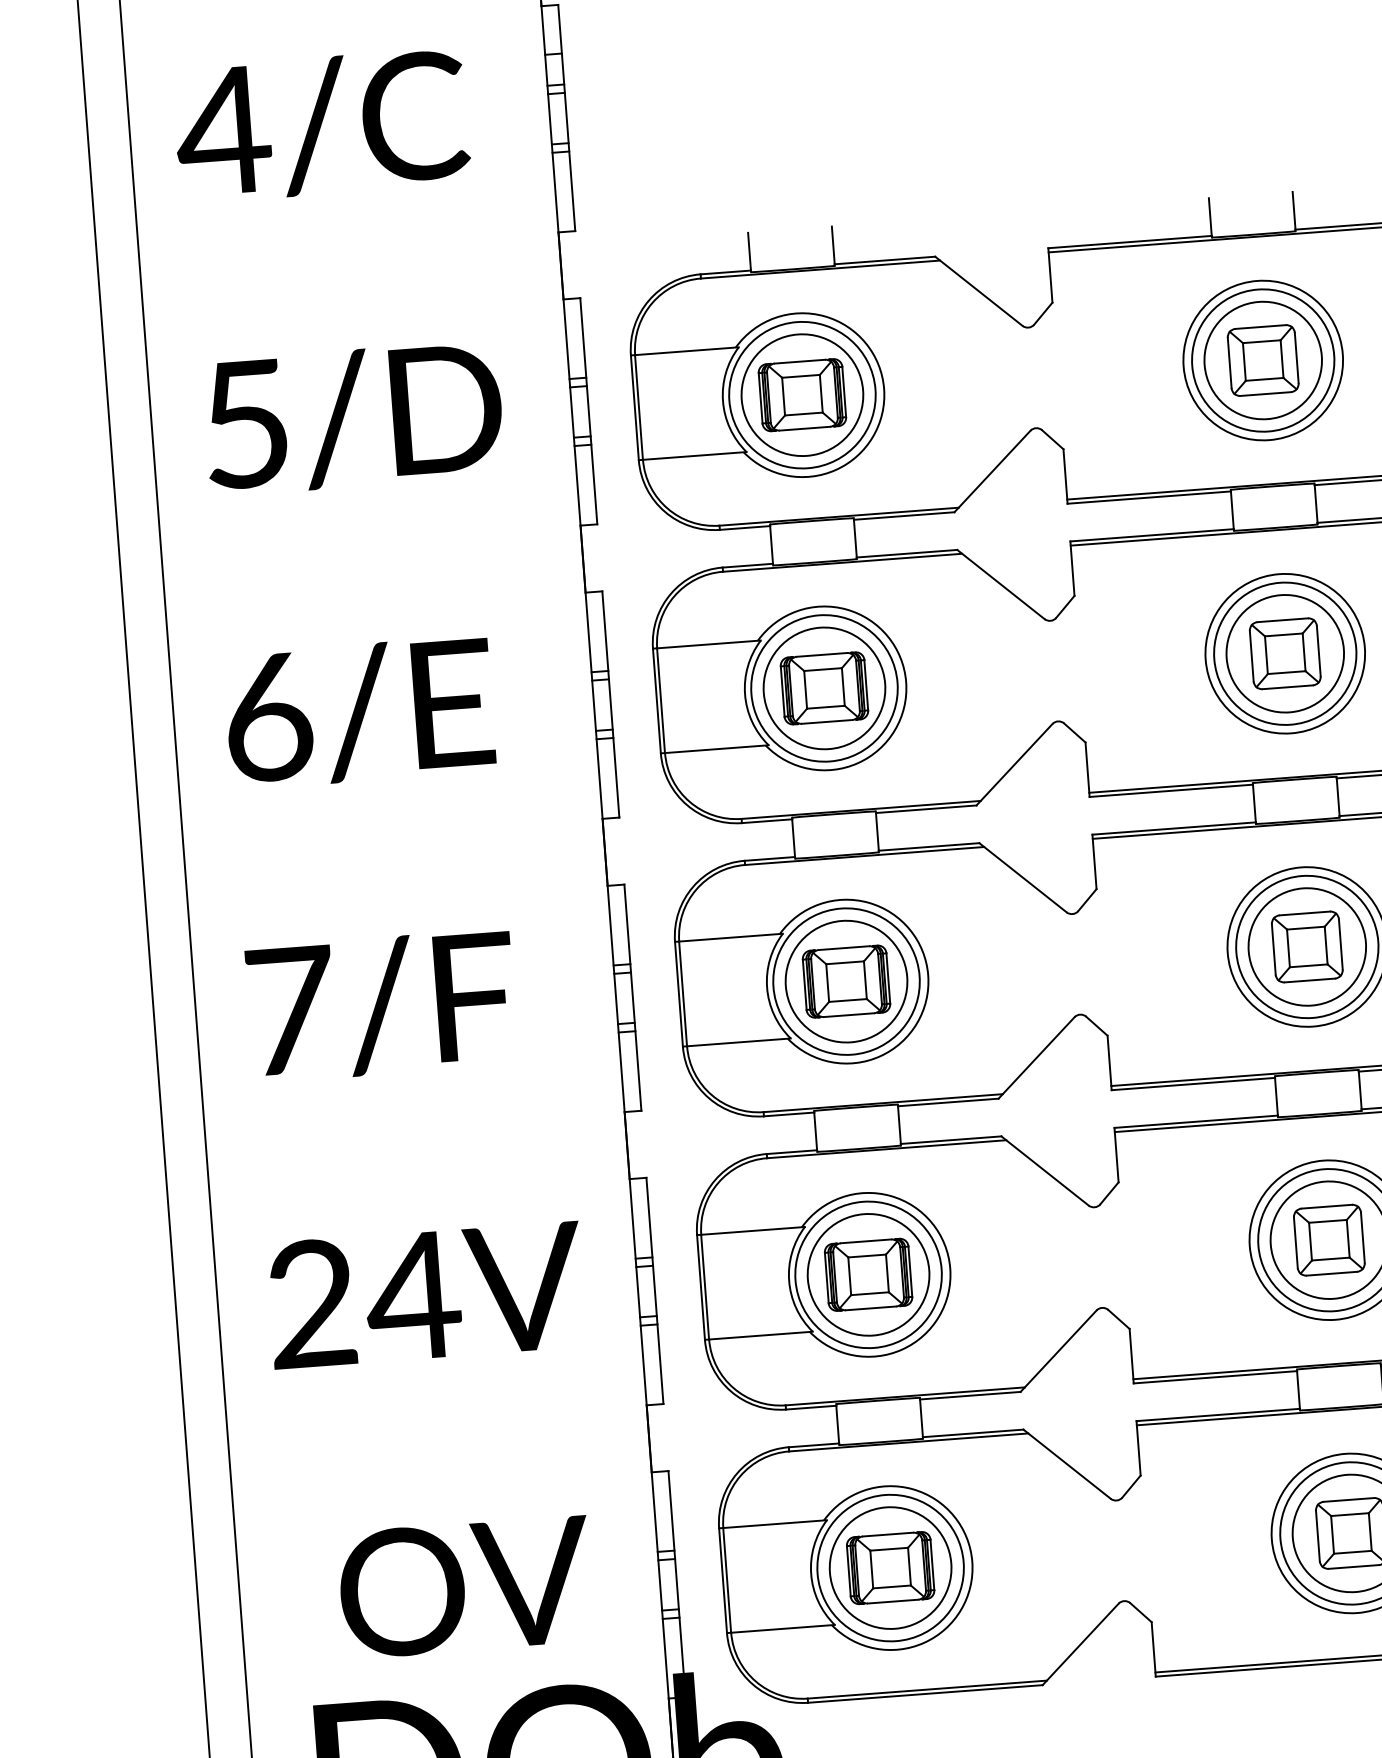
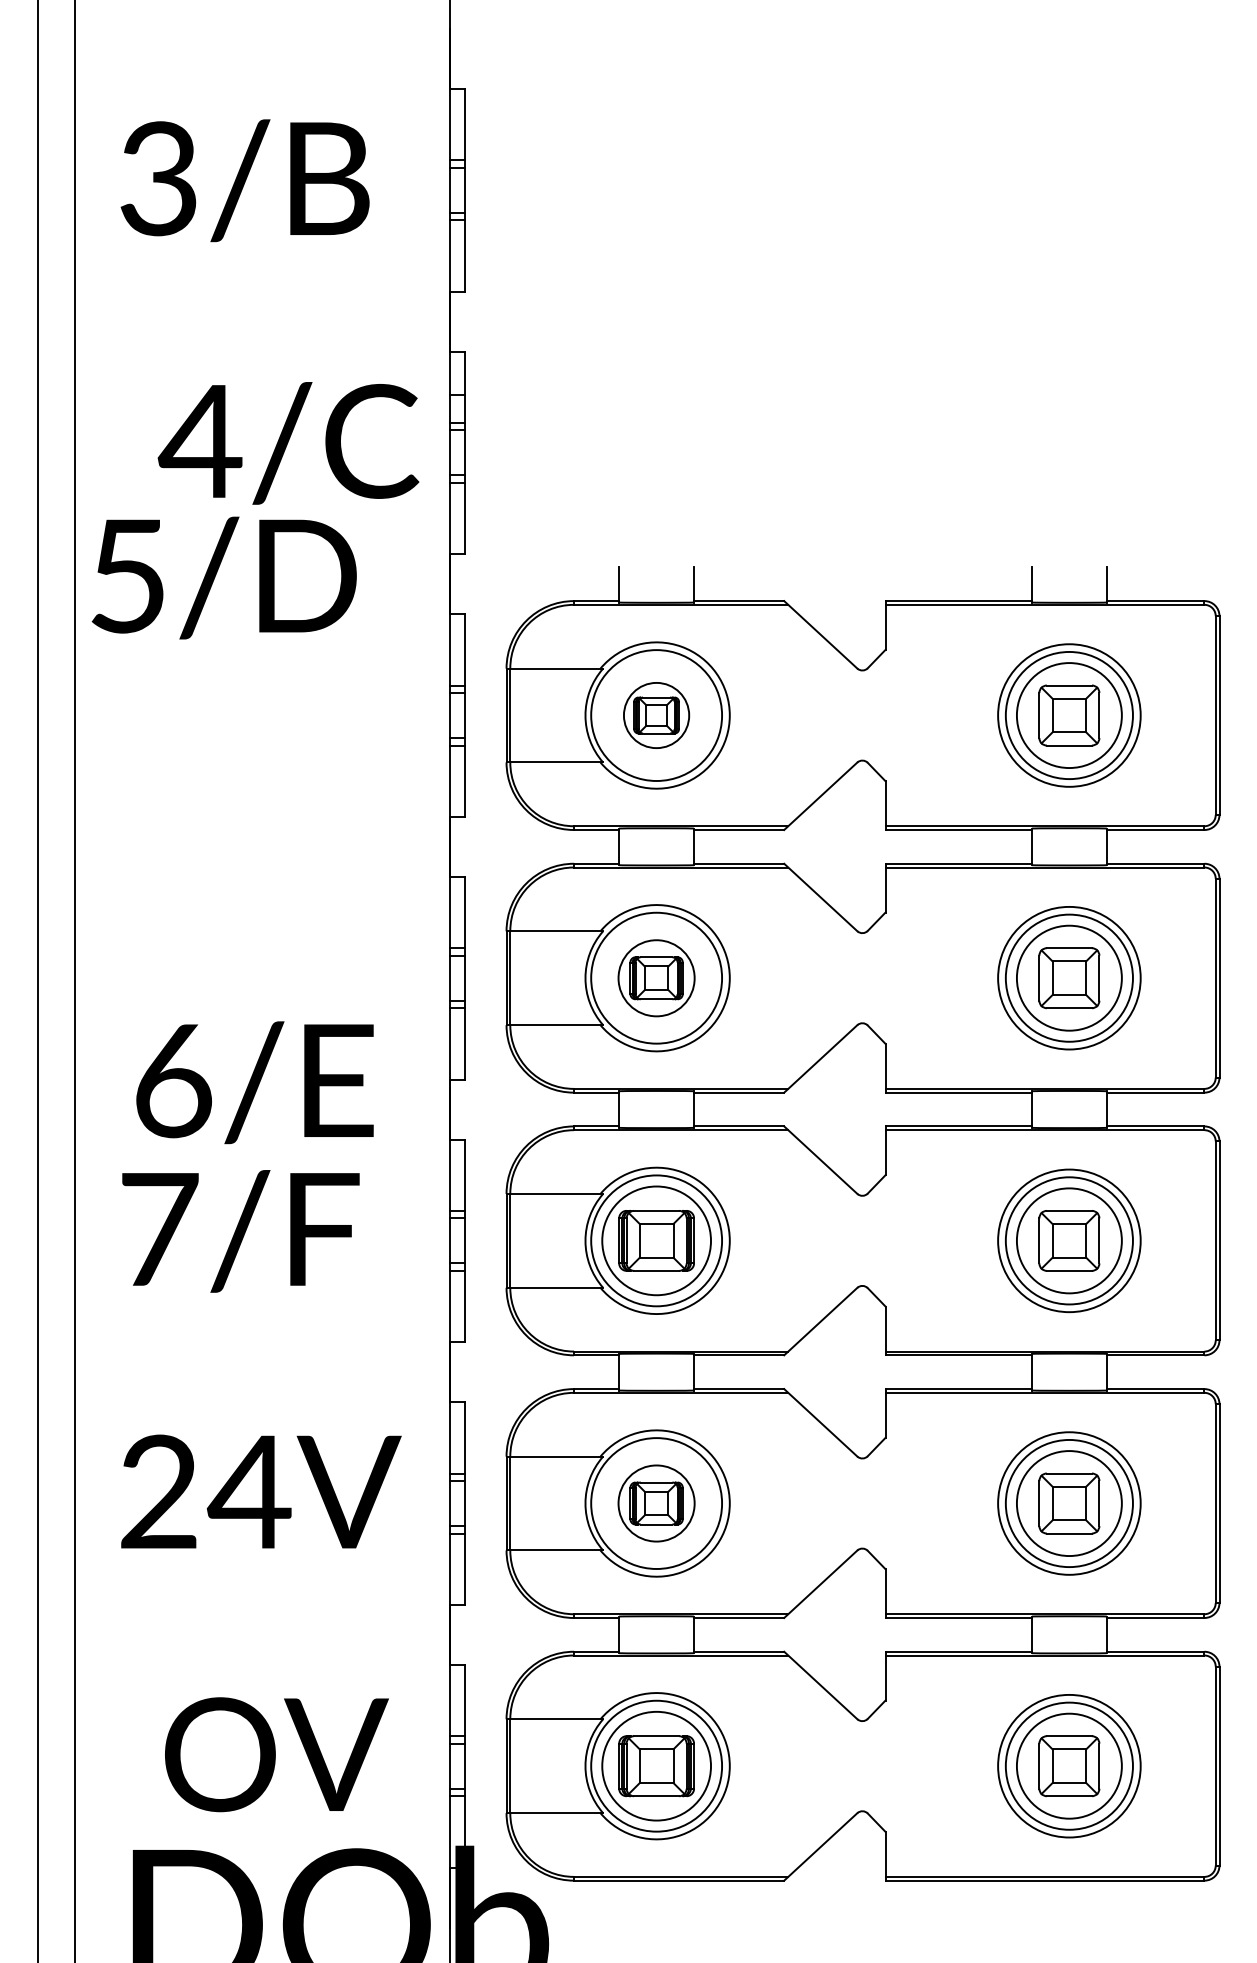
text: (321, 125) -> (288, 443), moved
part: (802, 395) -> (656, 715), size x0.6
text: (352, 417) -> (223, 577), moved
part: (824, 688) -> (656, 978), size x0.7
text: (359, 712) -> (254, 1082), moved
part: (868, 1274) -> (656, 1503), size x0.7

